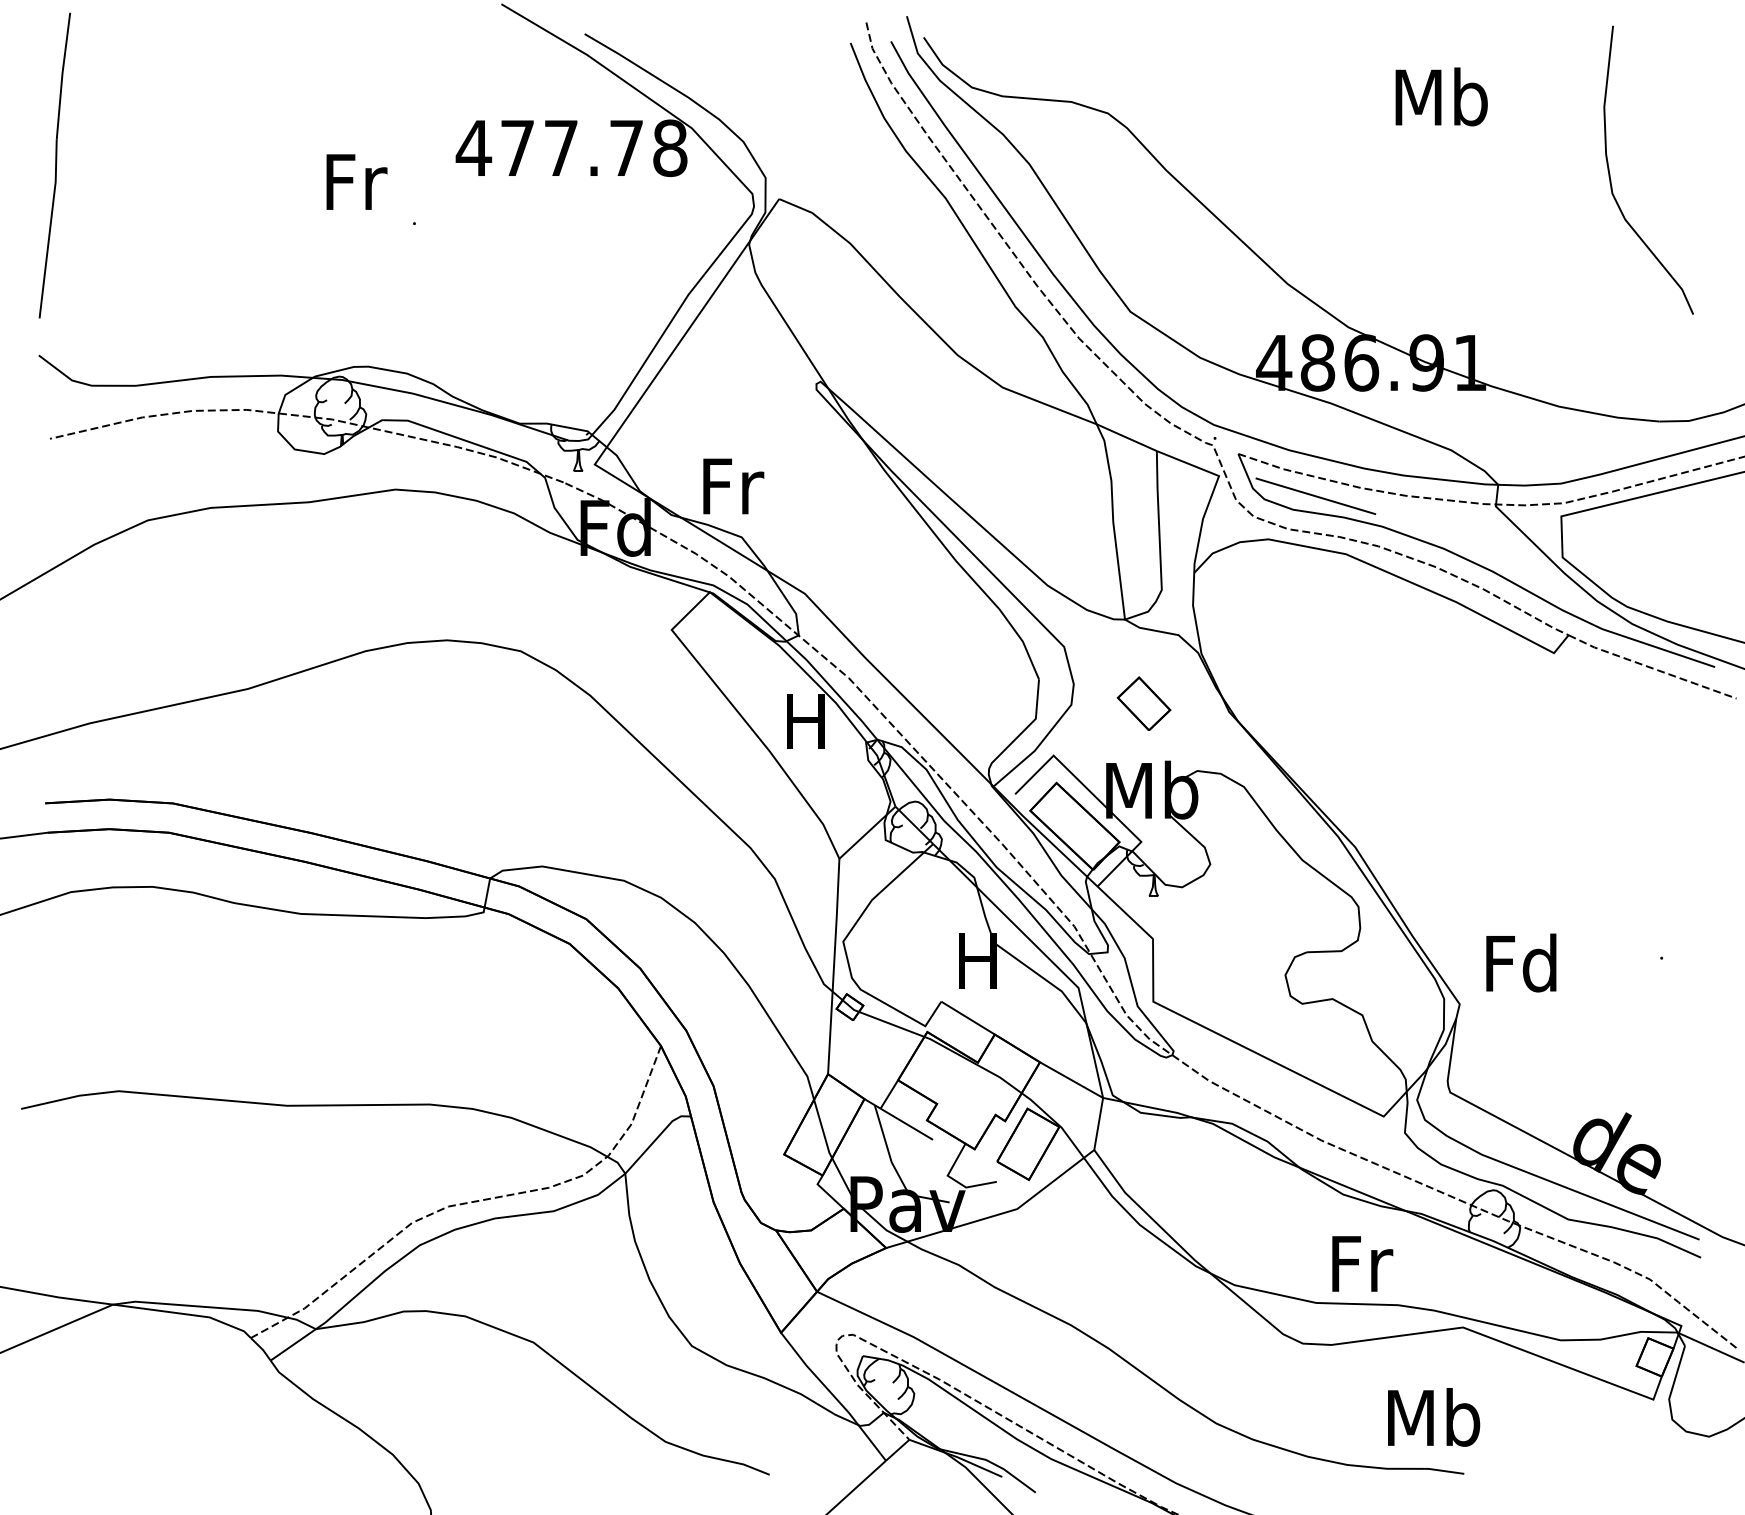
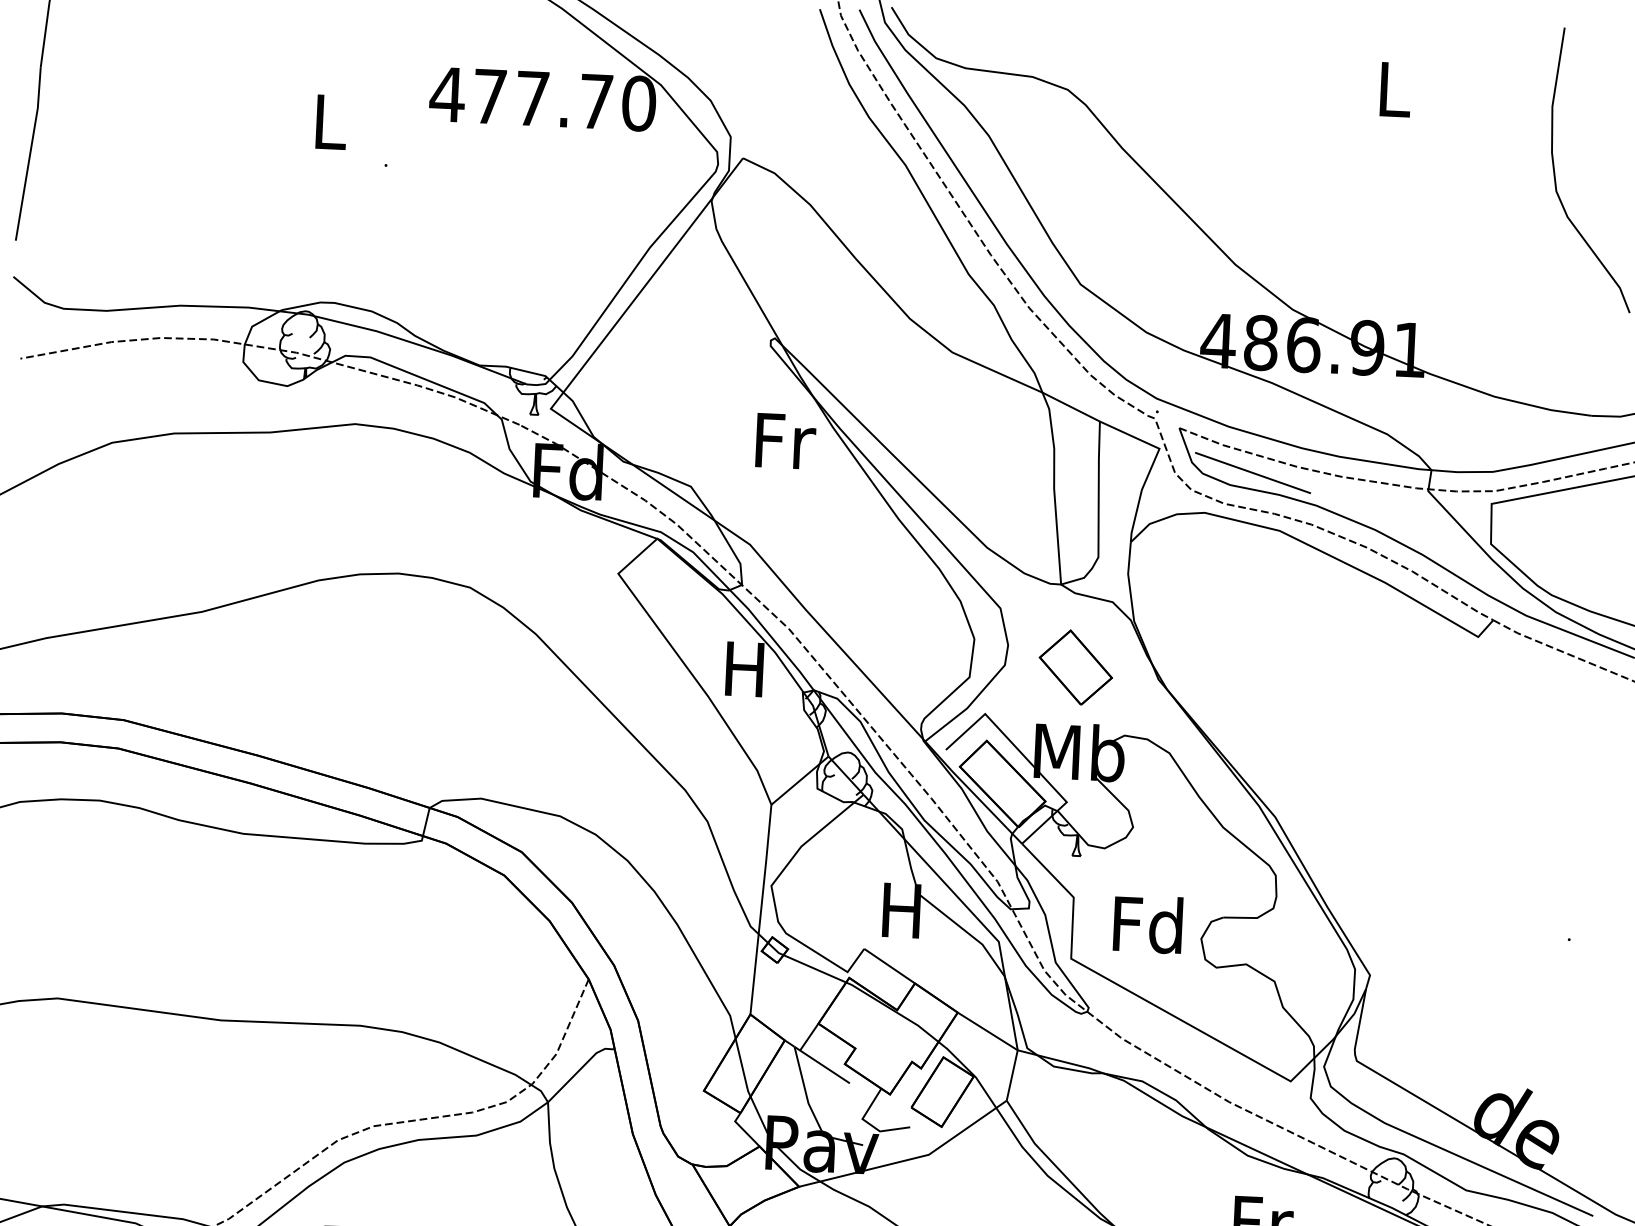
text: (1441, 96) -> (1394, 88), Mb -> L
text: (670, 147) -> (639, 102), 477.78 -> 477.70
text: (356, 181) -> (331, 121), Fr -> L
text: (733, 486) -> (785, 441), moved
part: (1143, 703) -> (1075, 667), size x1.43
text: (1521, 962) -> (1148, 924), moved

